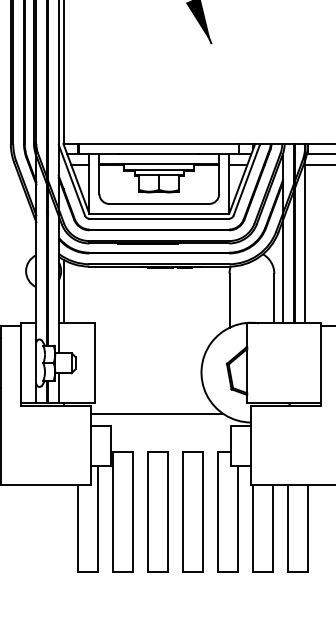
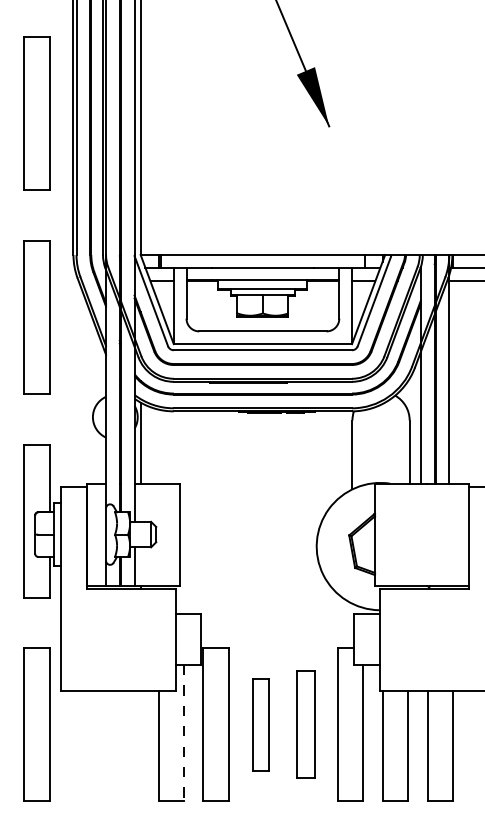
line: (156, 413) -> (259, 598), removed
part: (157, 512) -> (260, 724), size x0.6
part: (192, 512) -> (305, 724), size x0.7
line: (97, 519) -> (184, 733), solid -> dashed

